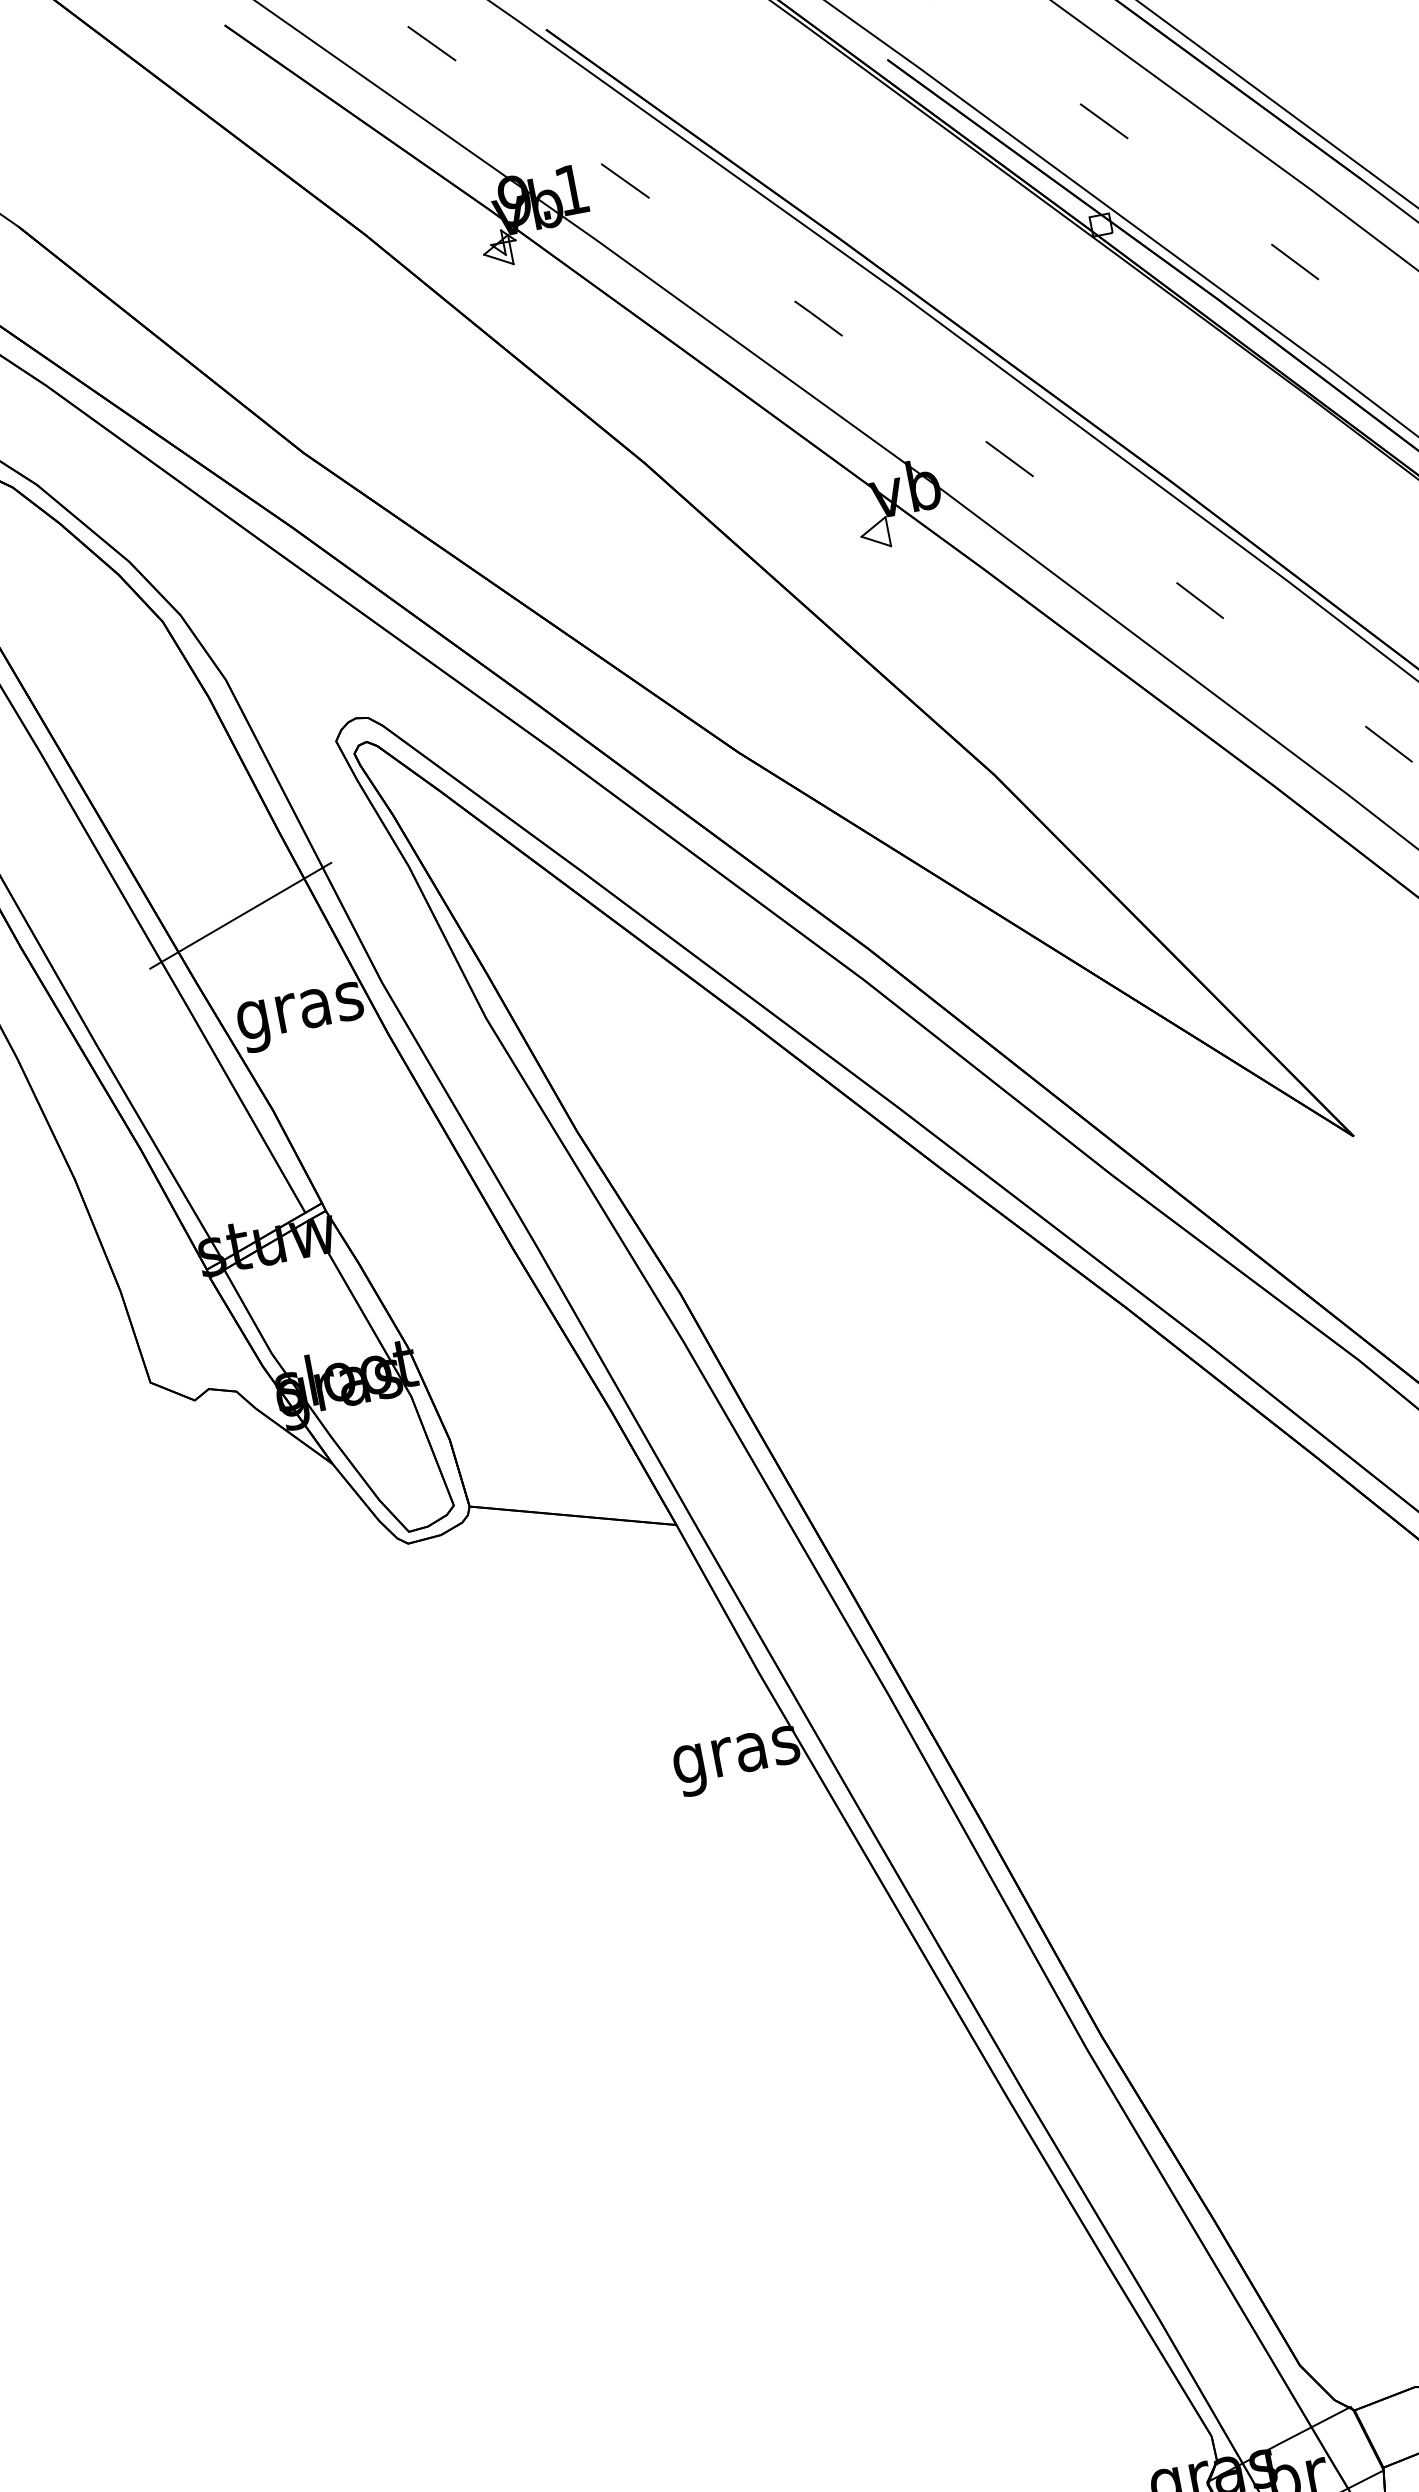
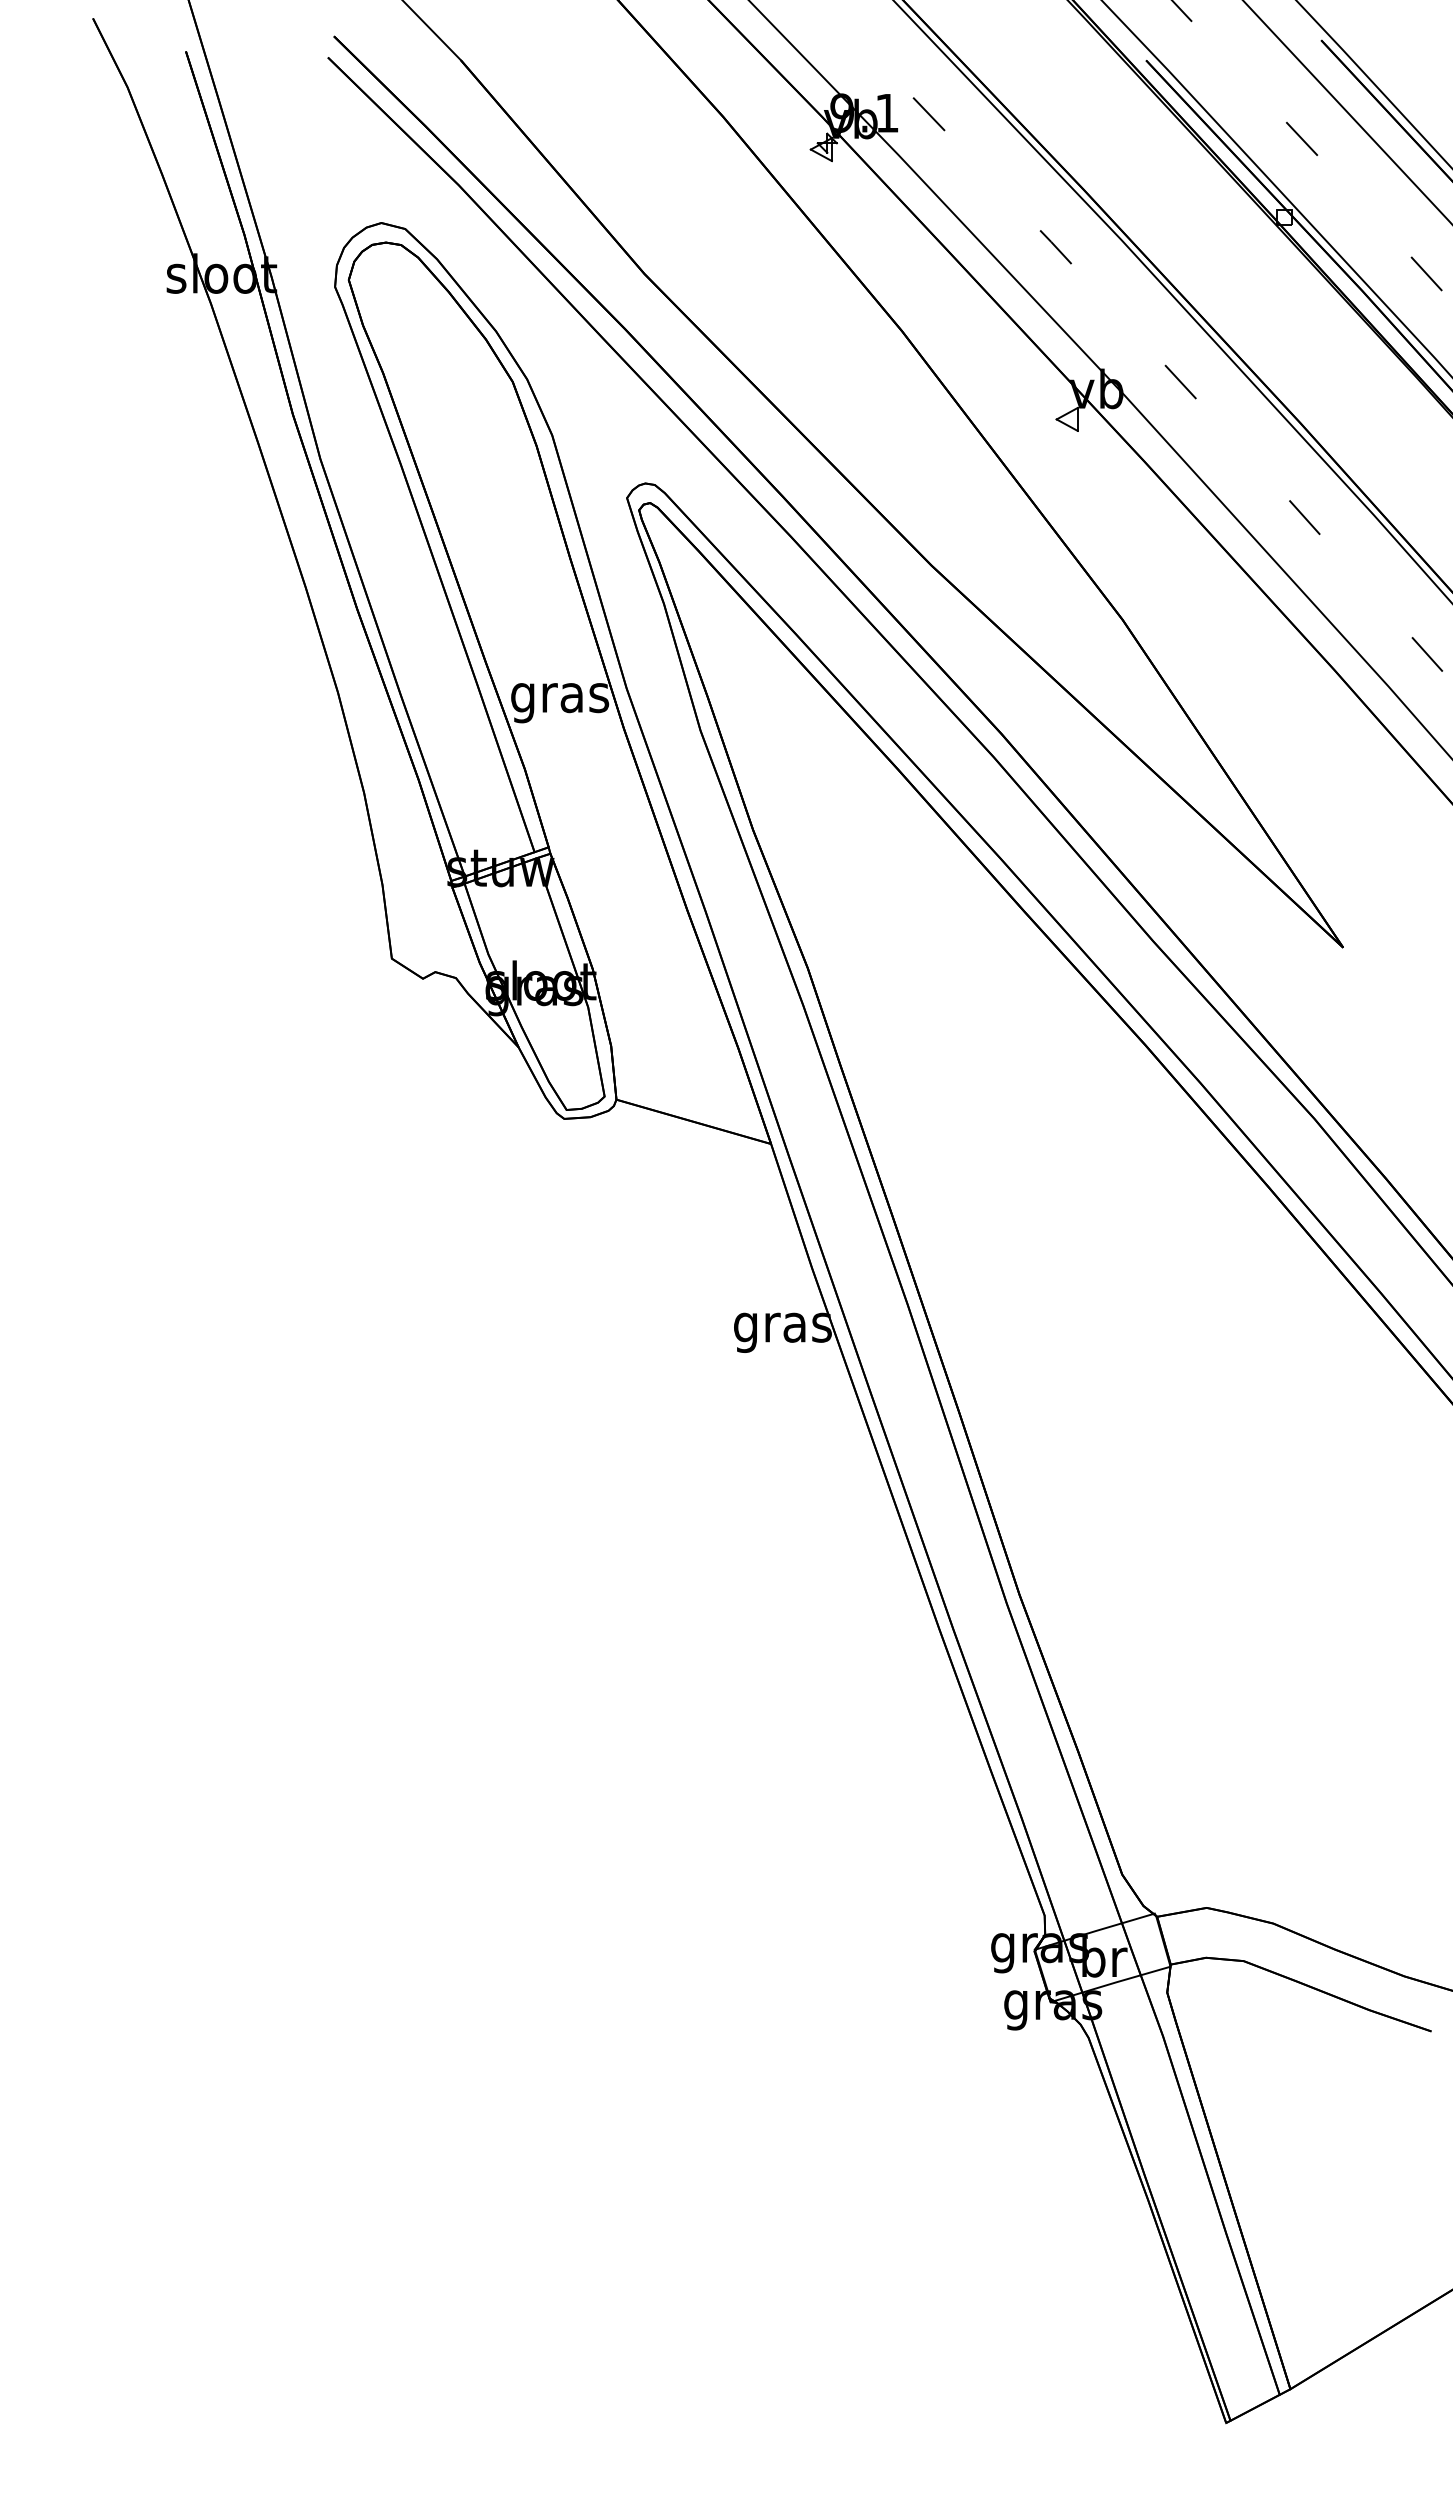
line: (240, 915) -> (528, 616), removed

